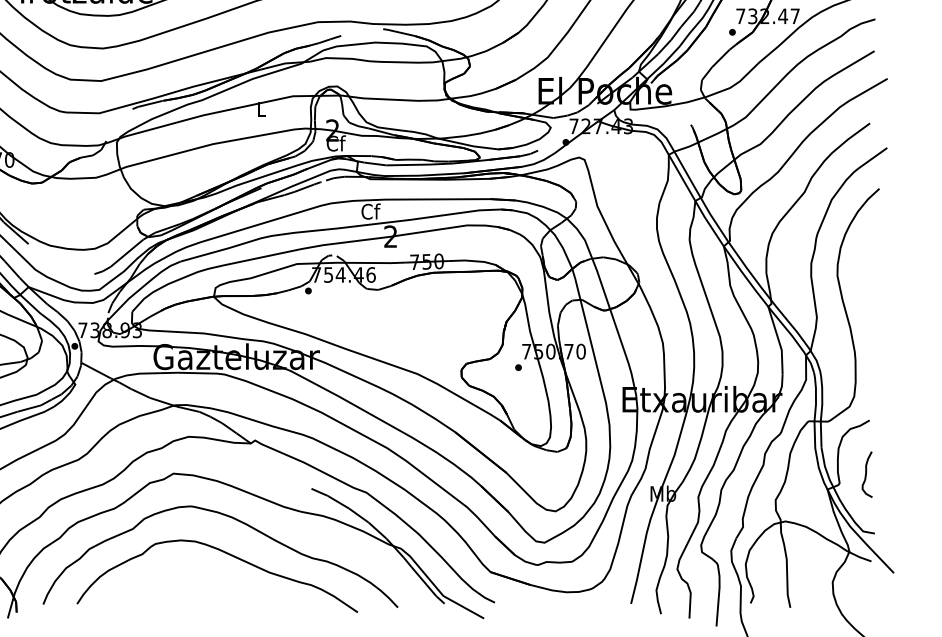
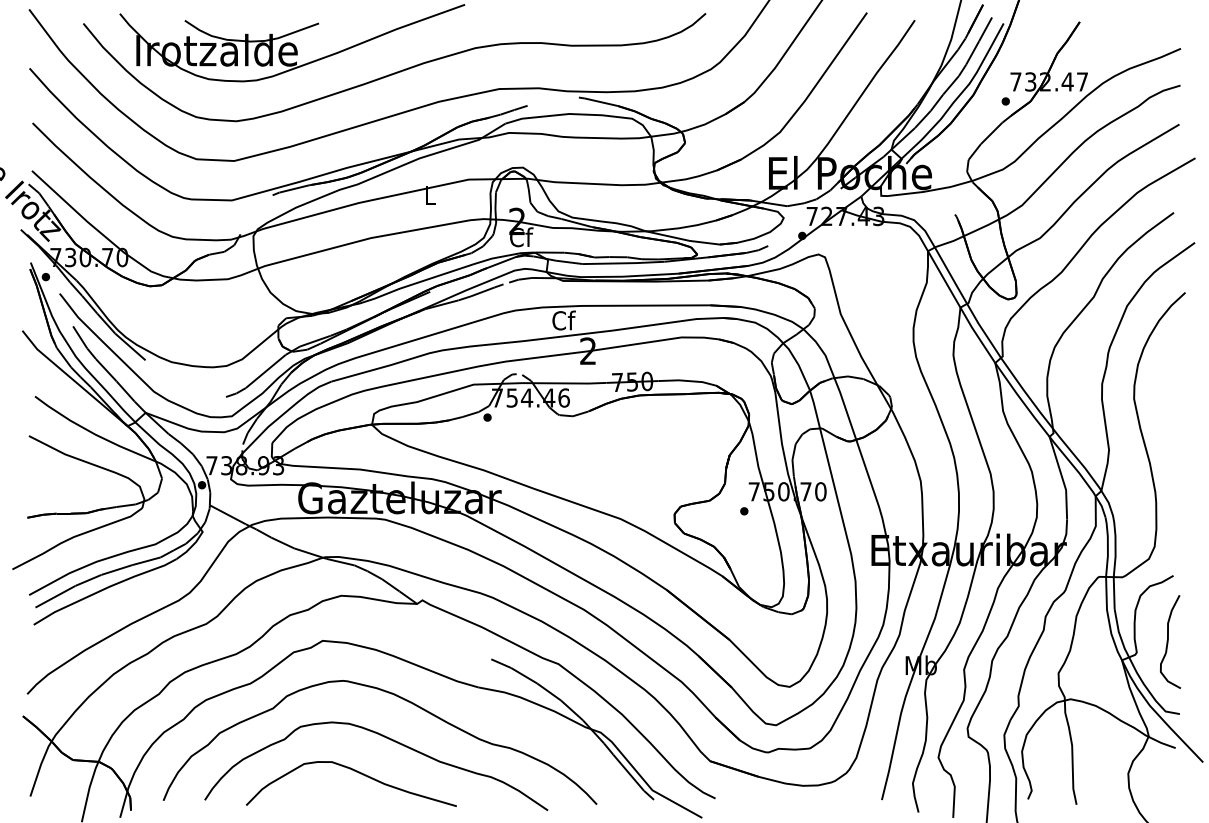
part: (867, 474) -> (1170, 641), size x1.67
curve: (201, 581) -> (356, 772), added

